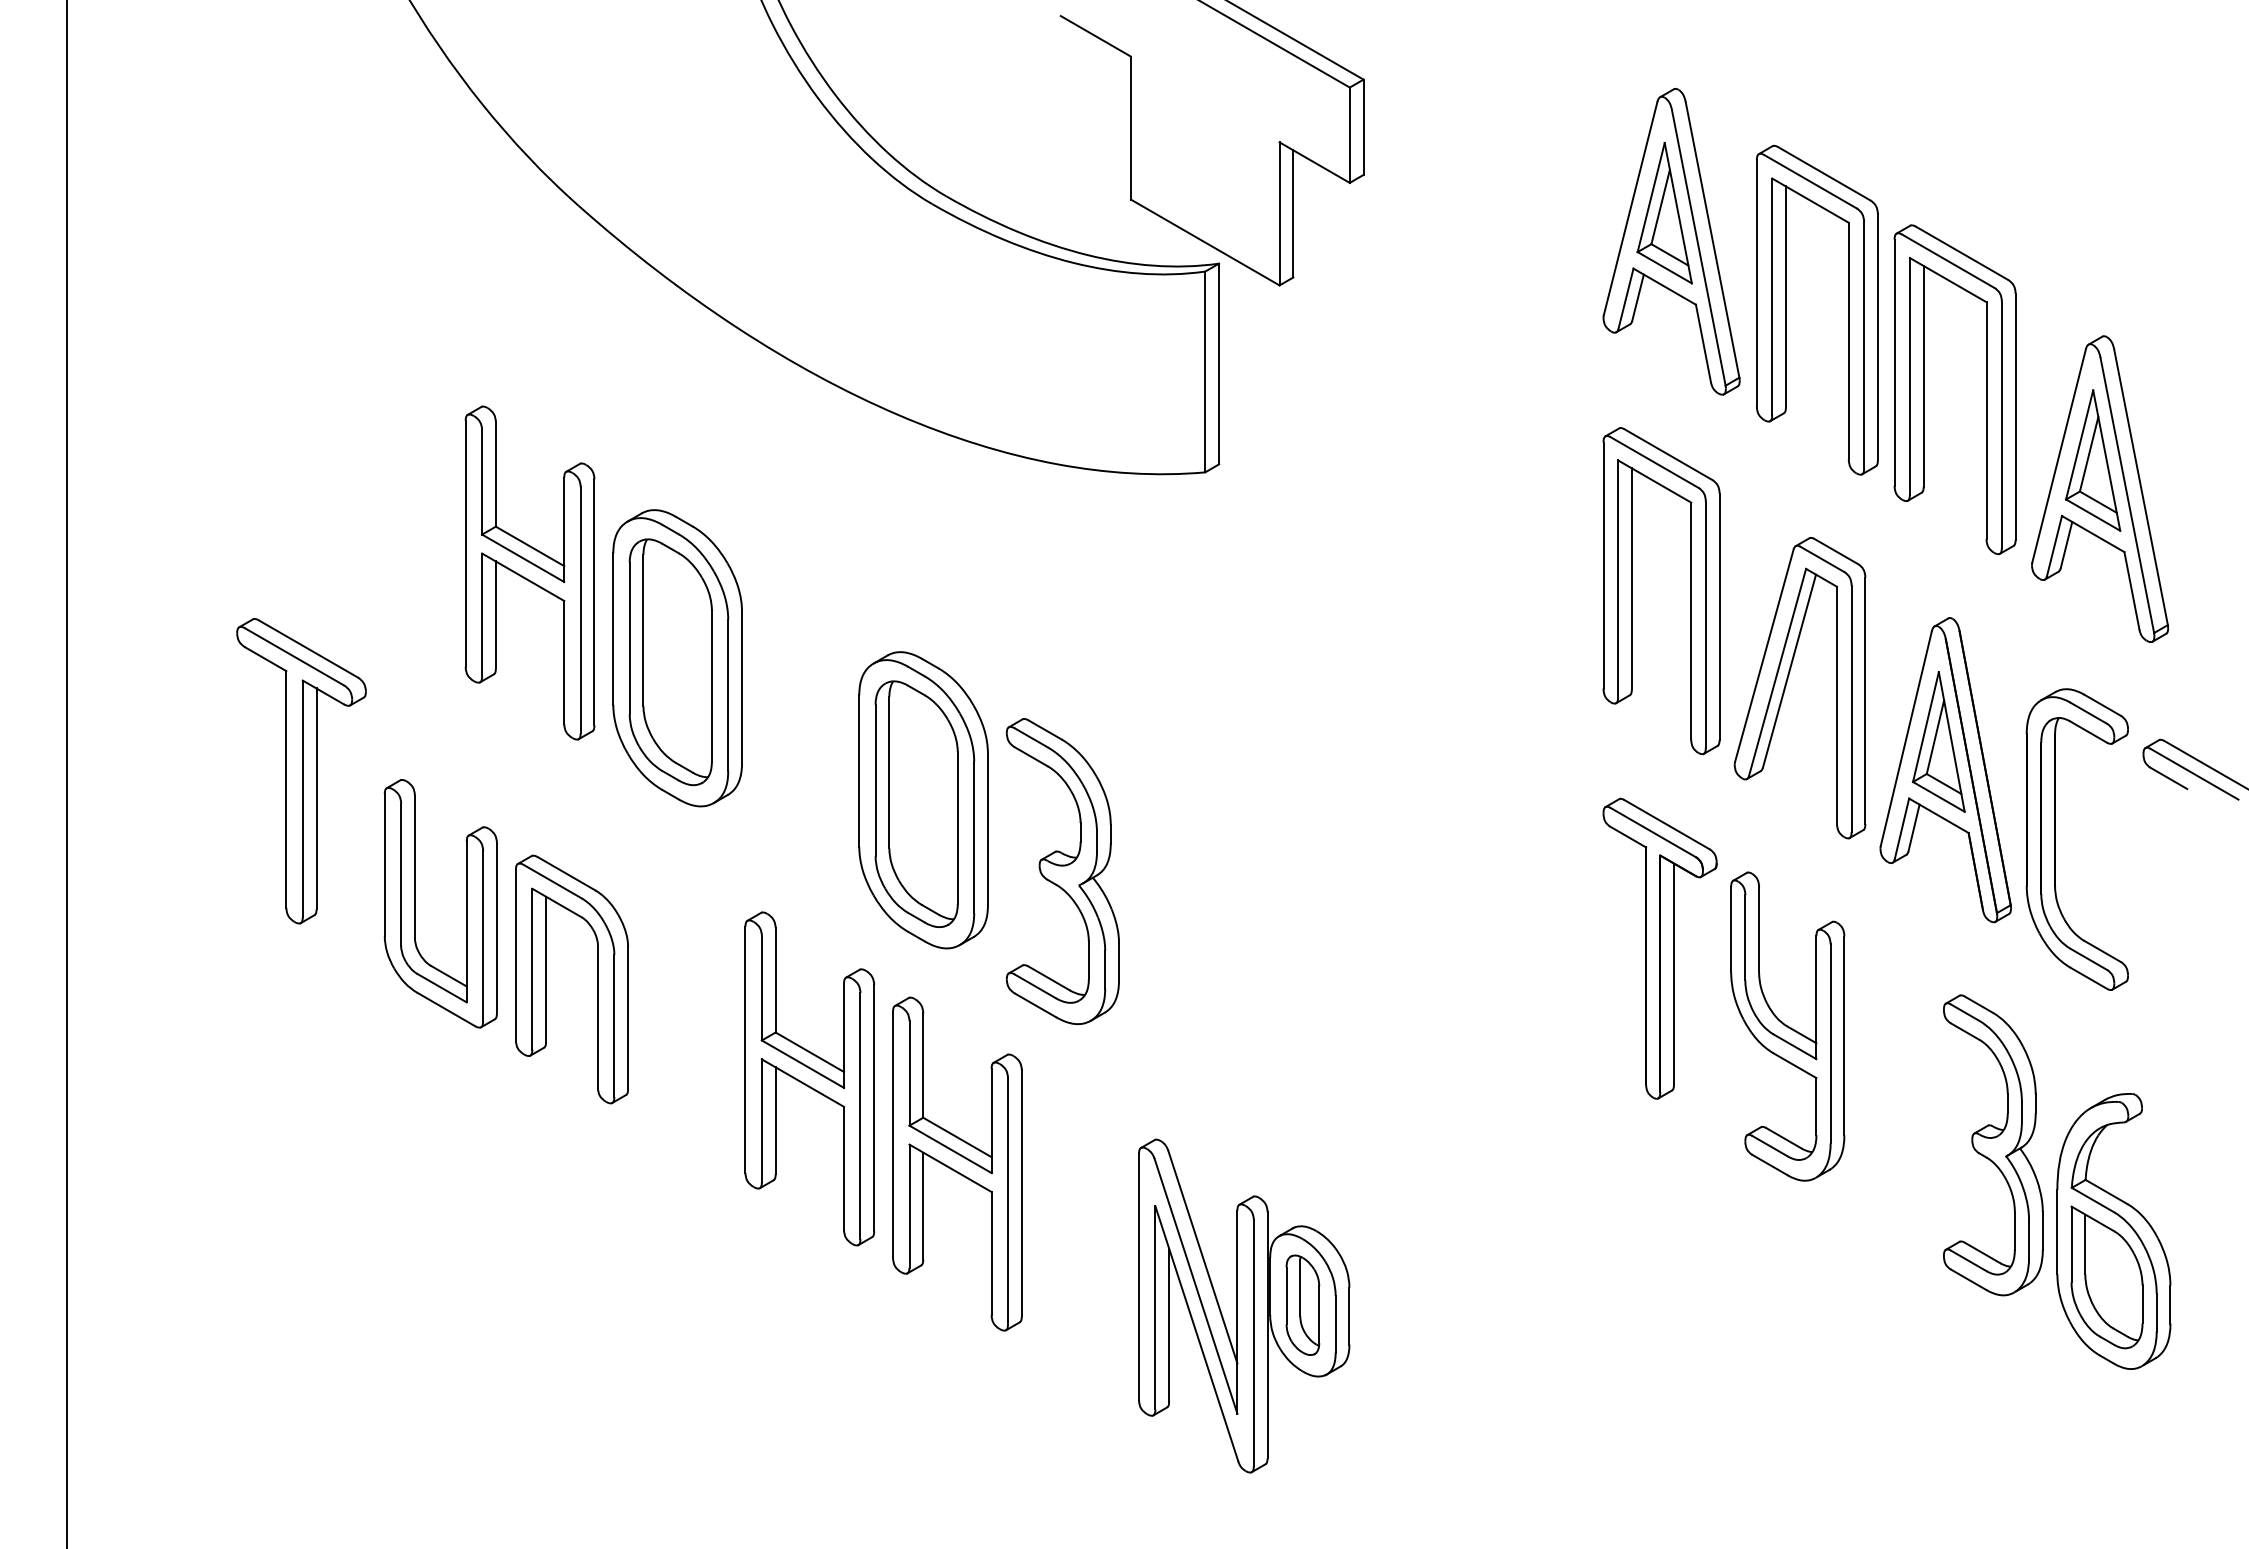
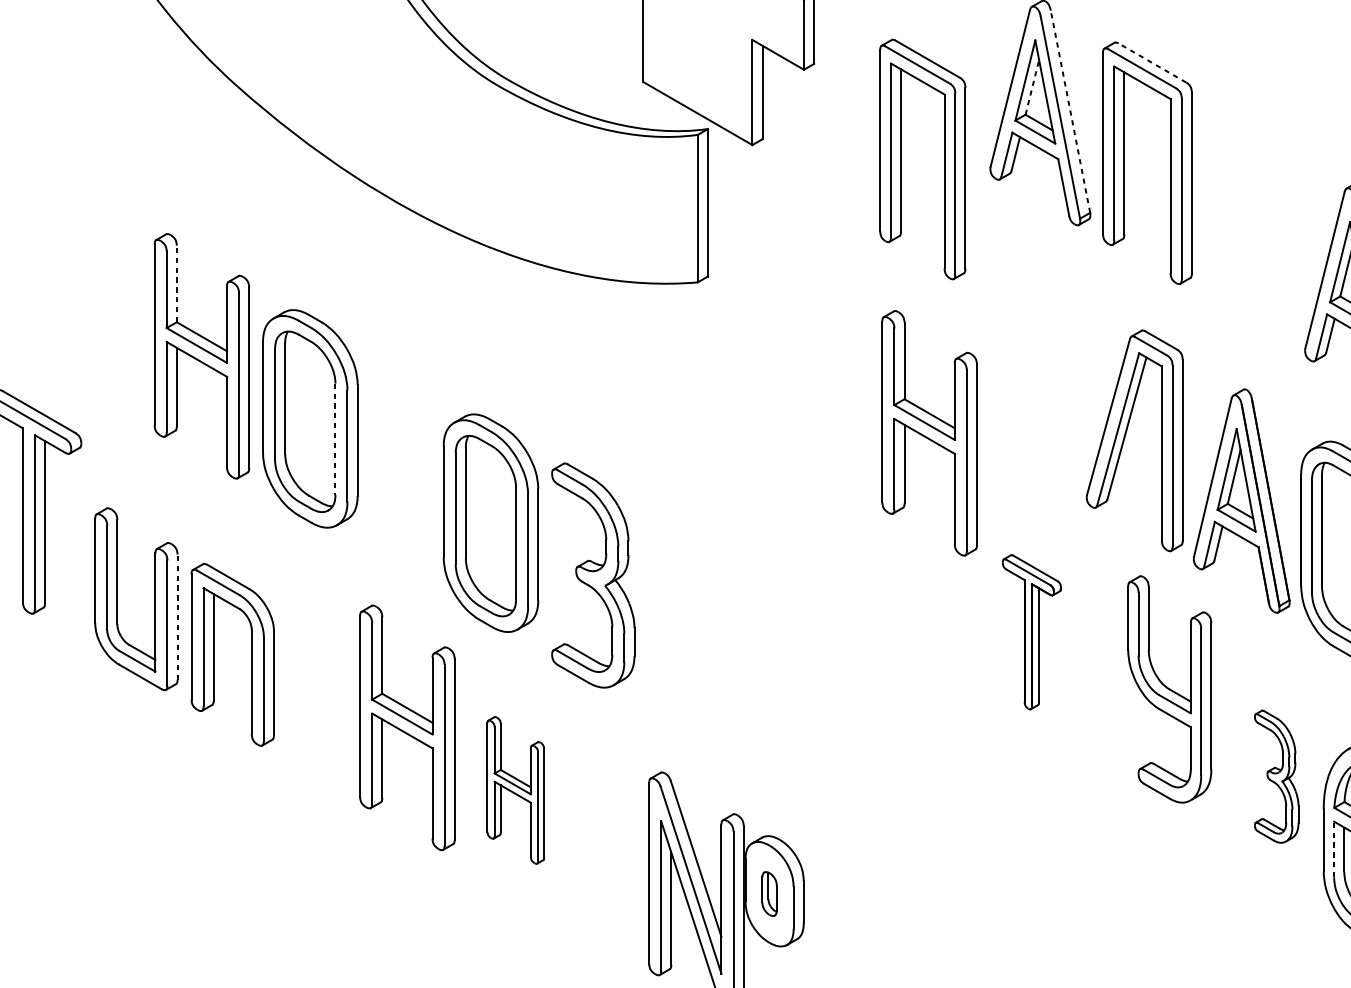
line: (1823, 173) -> (1151, 62), solid -> dashed
line: (1660, 206) -> (1032, 87), solid -> dashed
line: (1712, 239) -> (1070, 111), solid -> dashed
part: (1924, 389) -> (1226, 221), removed
line: (495, 474) -> (176, 283), solid -> dashed
part: (1632, 591) -> (901, 159), moved
part: (1520, 677) -> (929, 433), added
line: (711, 685) -> (335, 438), solid -> dashed
line: (496, 927) -> (177, 616), solid -> dashed
part: (1659, 948) -> (1031, 632), size x0.7
part: (1787, 1026) -> (1169, 689), moved
part: (1993, 1145) -> (1276, 776), size x0.6
part: (957, 1163) -> (515, 790), size x0.6
line: (2071, 1244) -> (1334, 849), solid -> dashed
part: (1302, 1304) -> (769, 893), size x0.6

